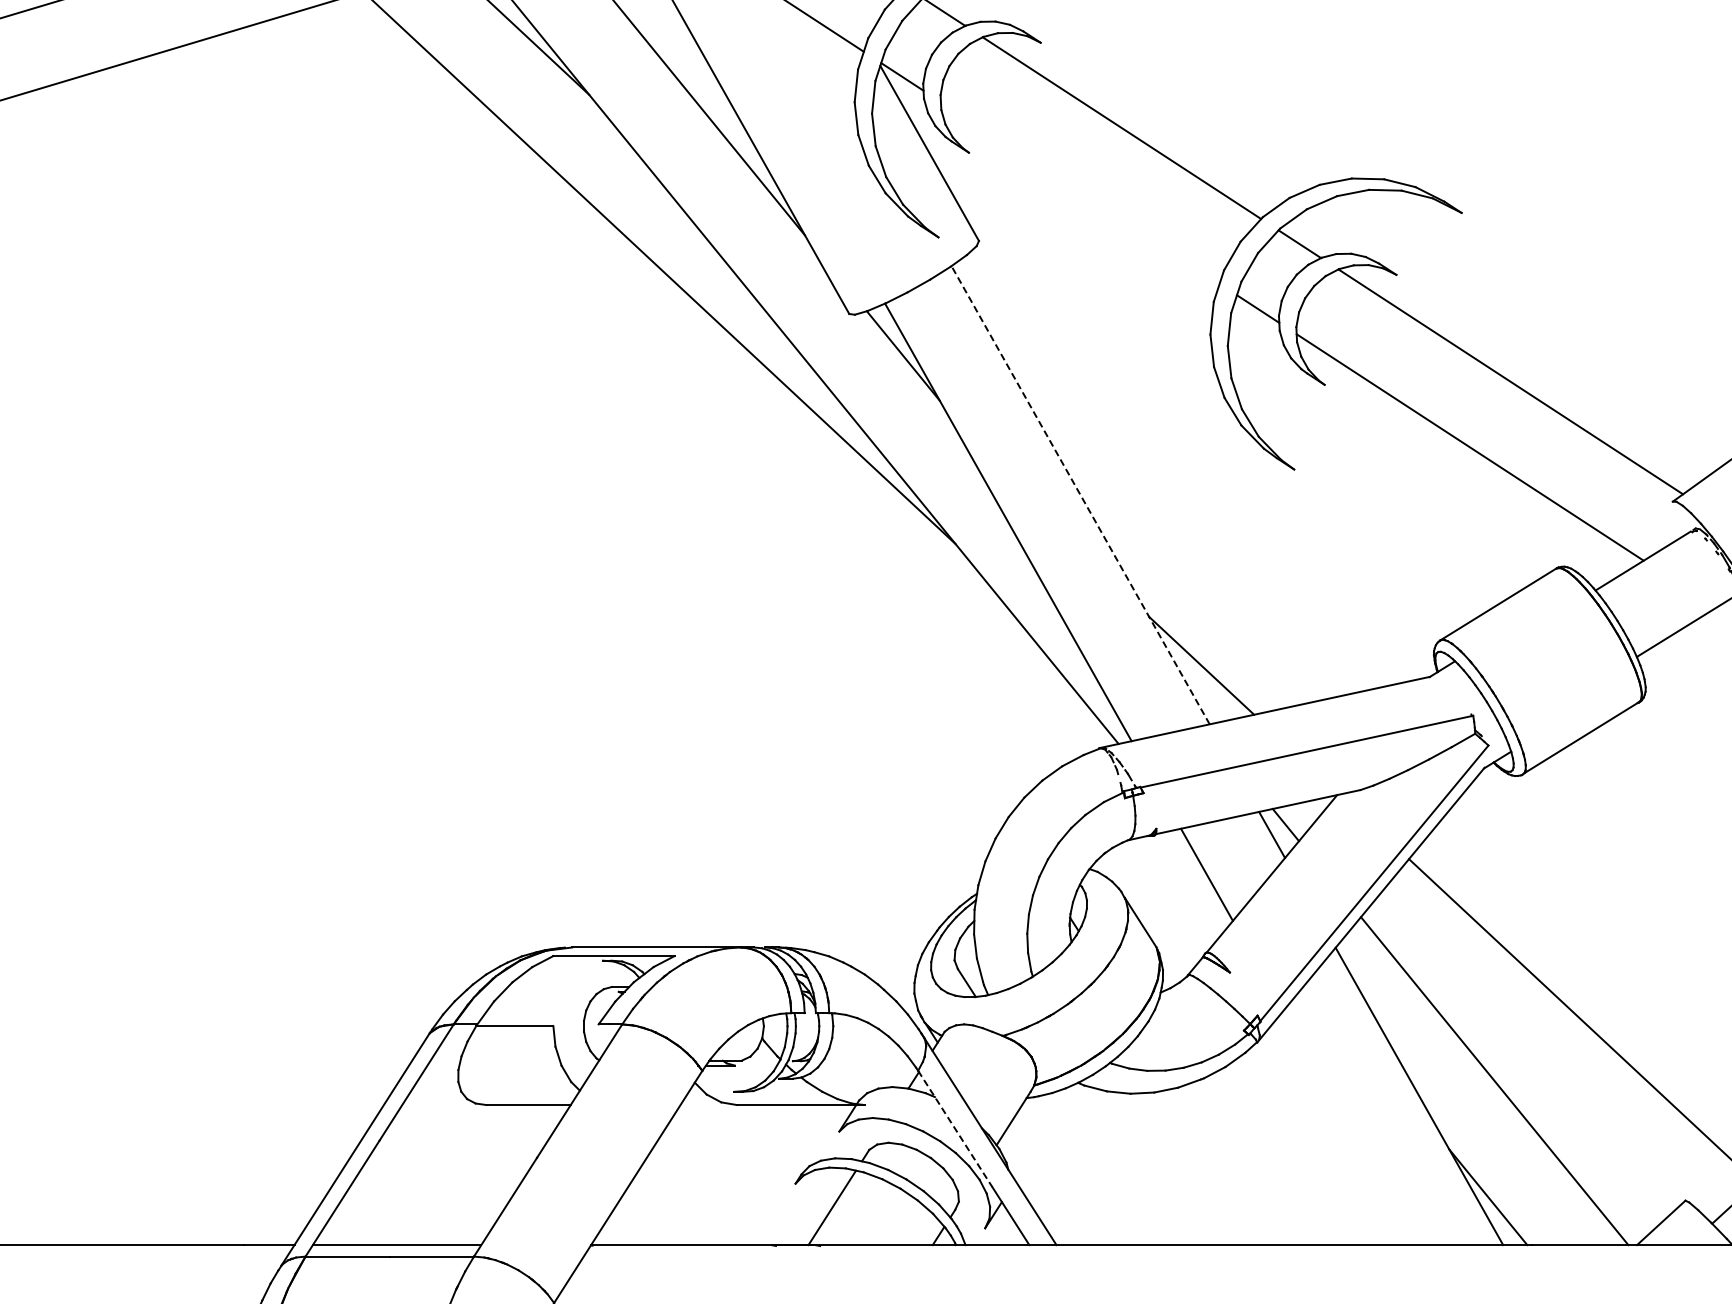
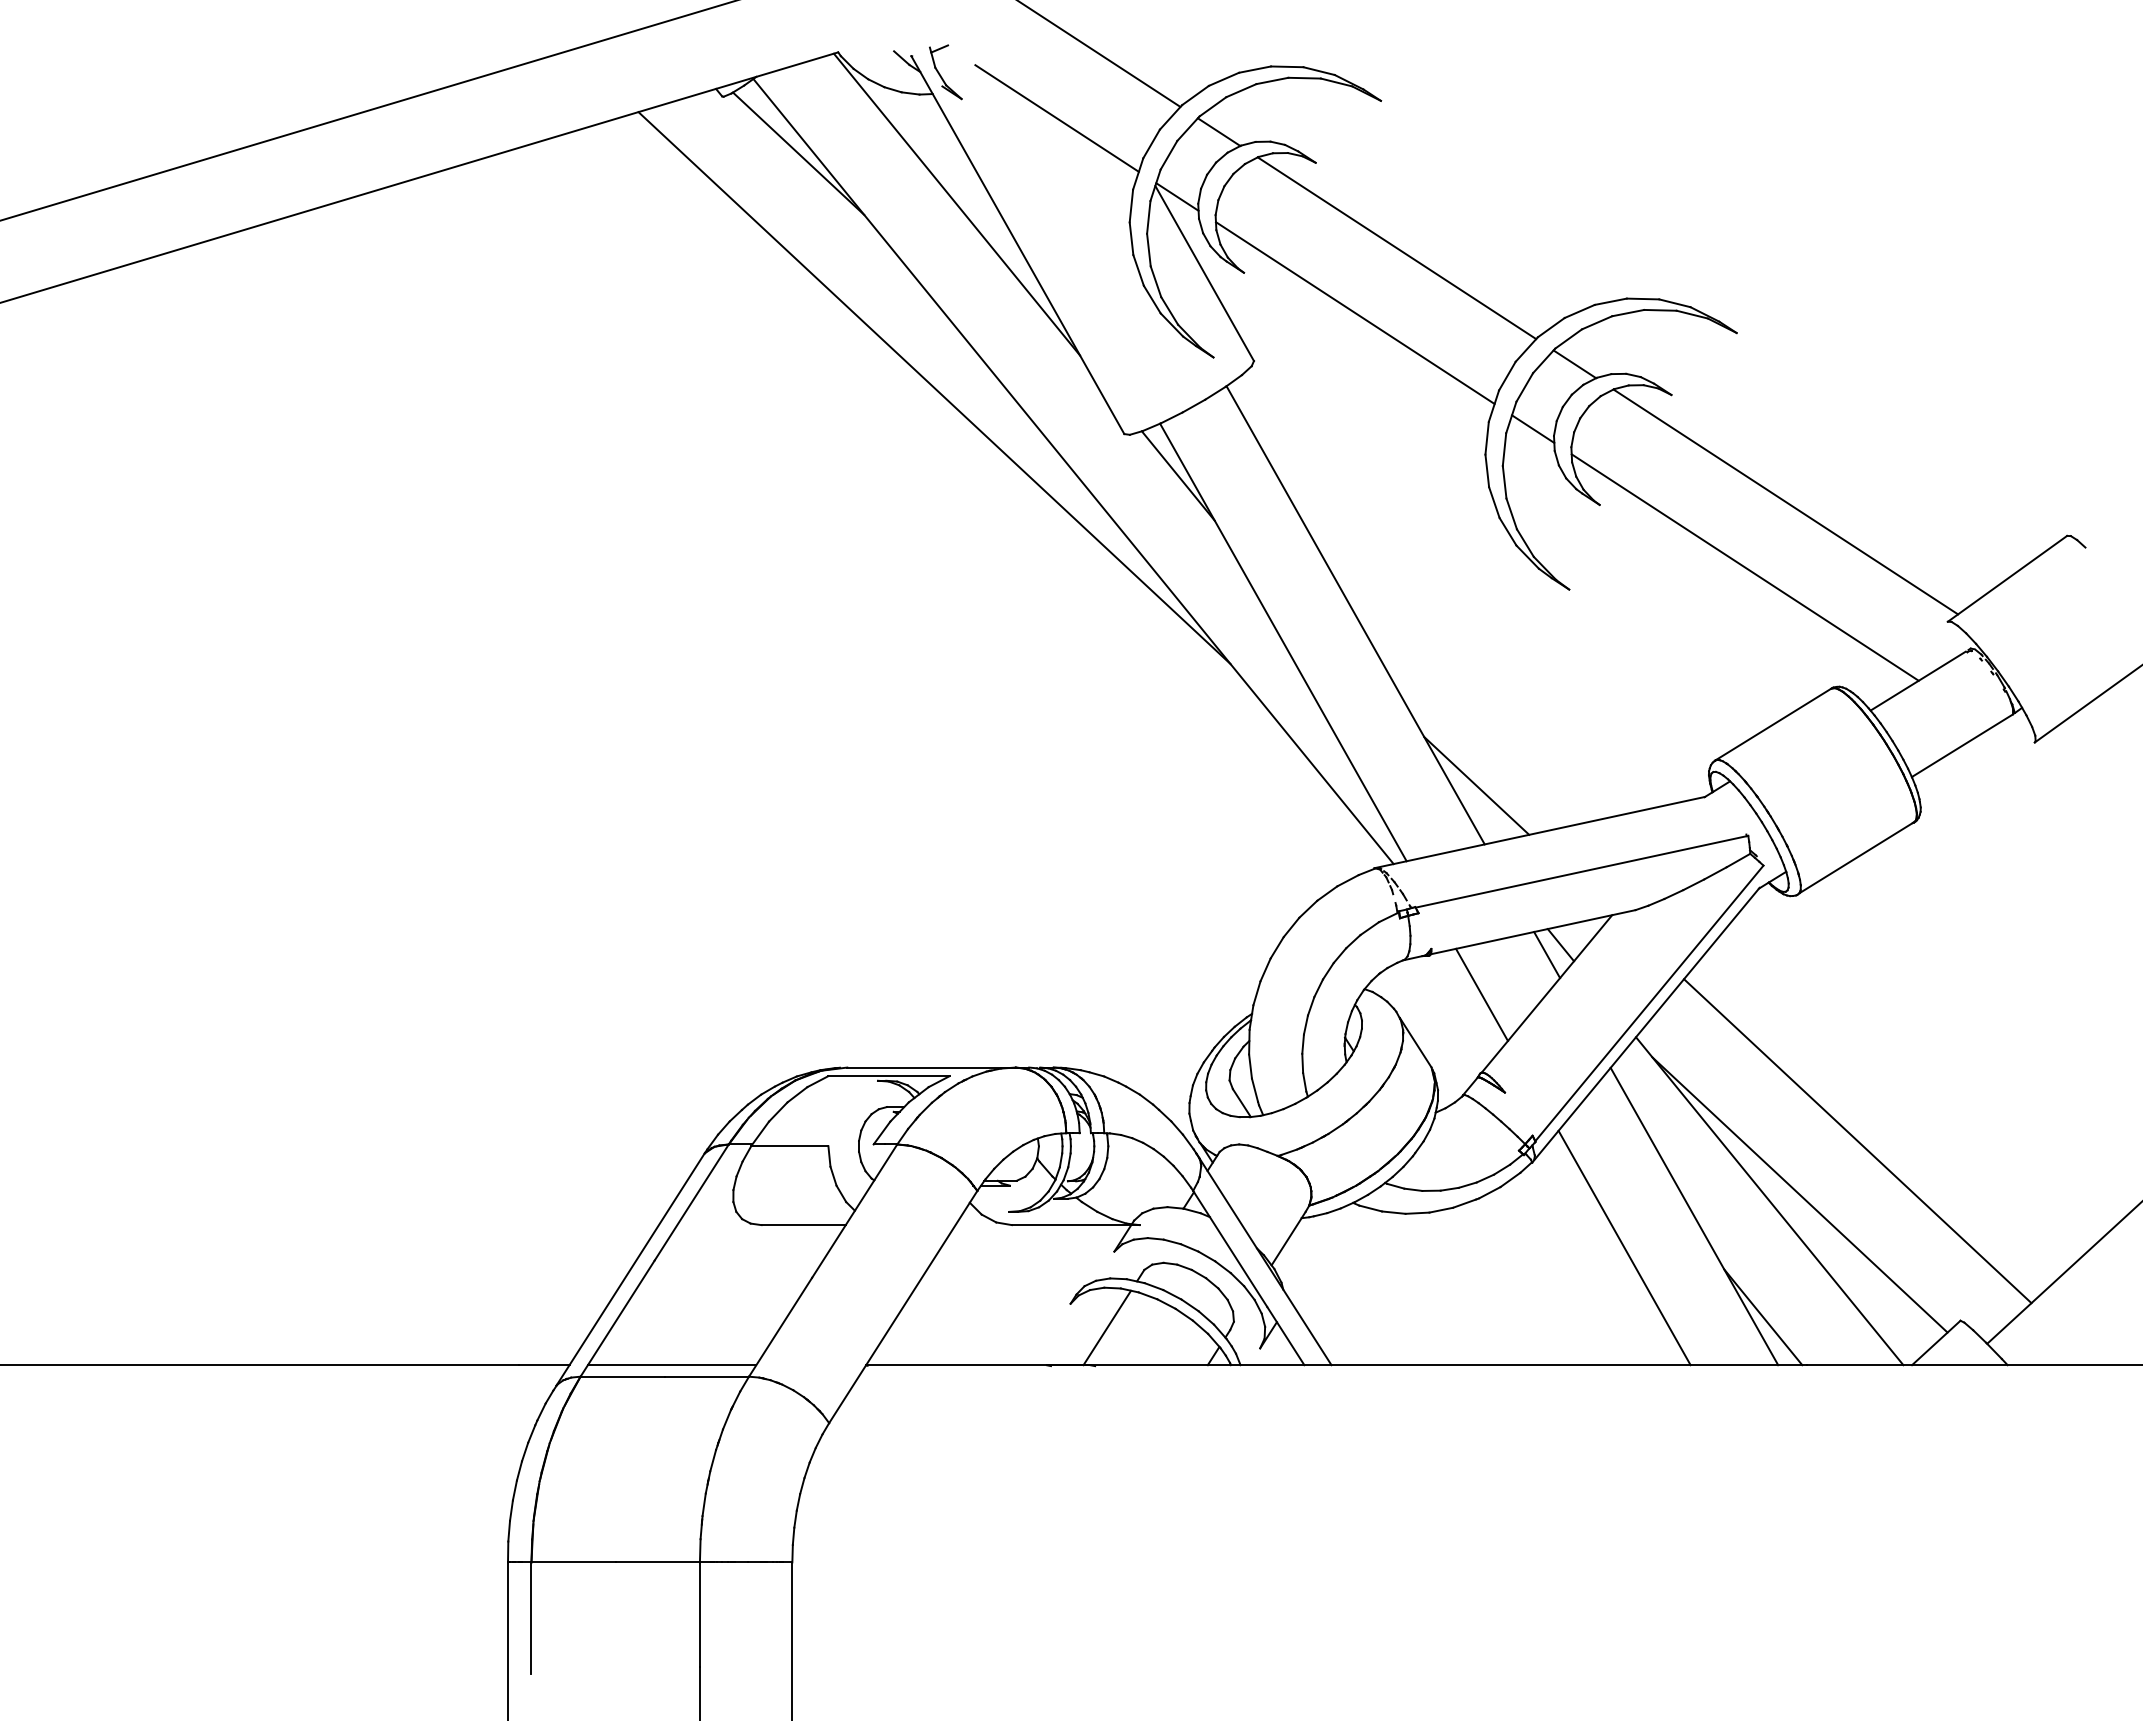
line: (1079, 193) -> (1354, 313), added
line: (1080, 495) -> (1355, 615), dashed -> solid
line: (1524, 1074) -> (1799, 1194), added
line: (1349, 1127) -> (1624, 1247), added
line: (955, 1128) -> (1230, 1248), dashed -> solid

